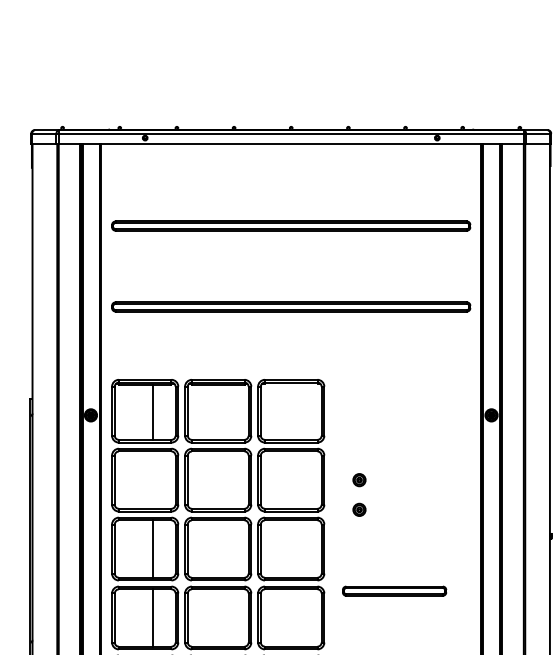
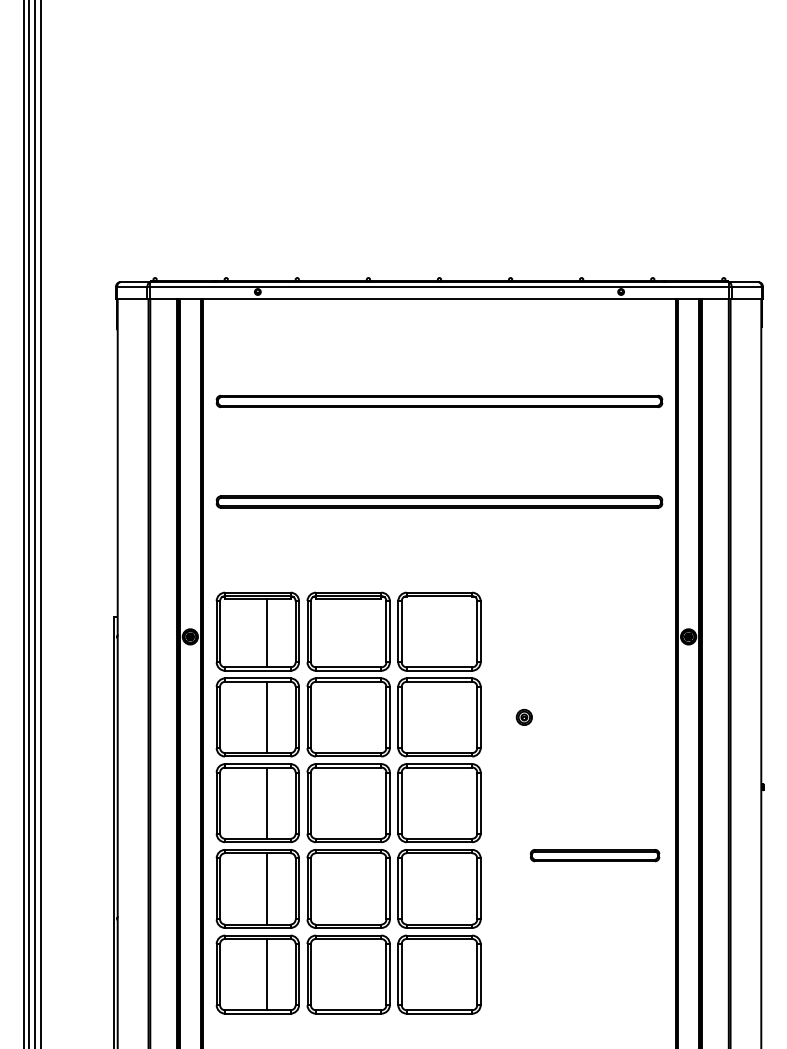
line: (152, 480) -> (267, 717), added
part: (358, 509) -> (523, 753), removed
part: (394, 591) -> (594, 855), moved

